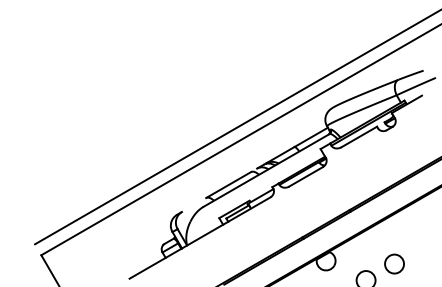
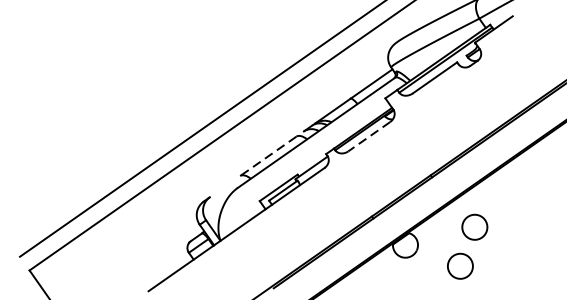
line: (305, 177) -> (368, 137), solid -> dashed
line: (228, 185) -> (268, 156), solid -> dashed
circle: (394, 263) -> (474, 226), moved

